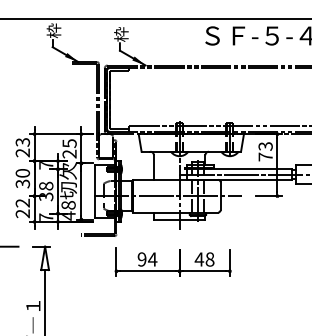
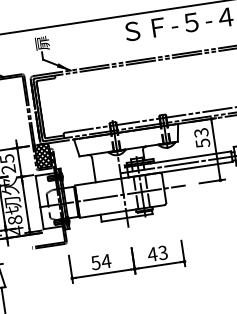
text: (121, 34) -> (42, 43), 枠 -> 扉
hatch: (105, 145) -> (42, 155), added
text: (265, 156) -> (202, 142), 73 -> 53
text: (141, 259) -> (95, 262), 94 -> 54
text: (209, 259) -> (162, 252), 48 -> 43

